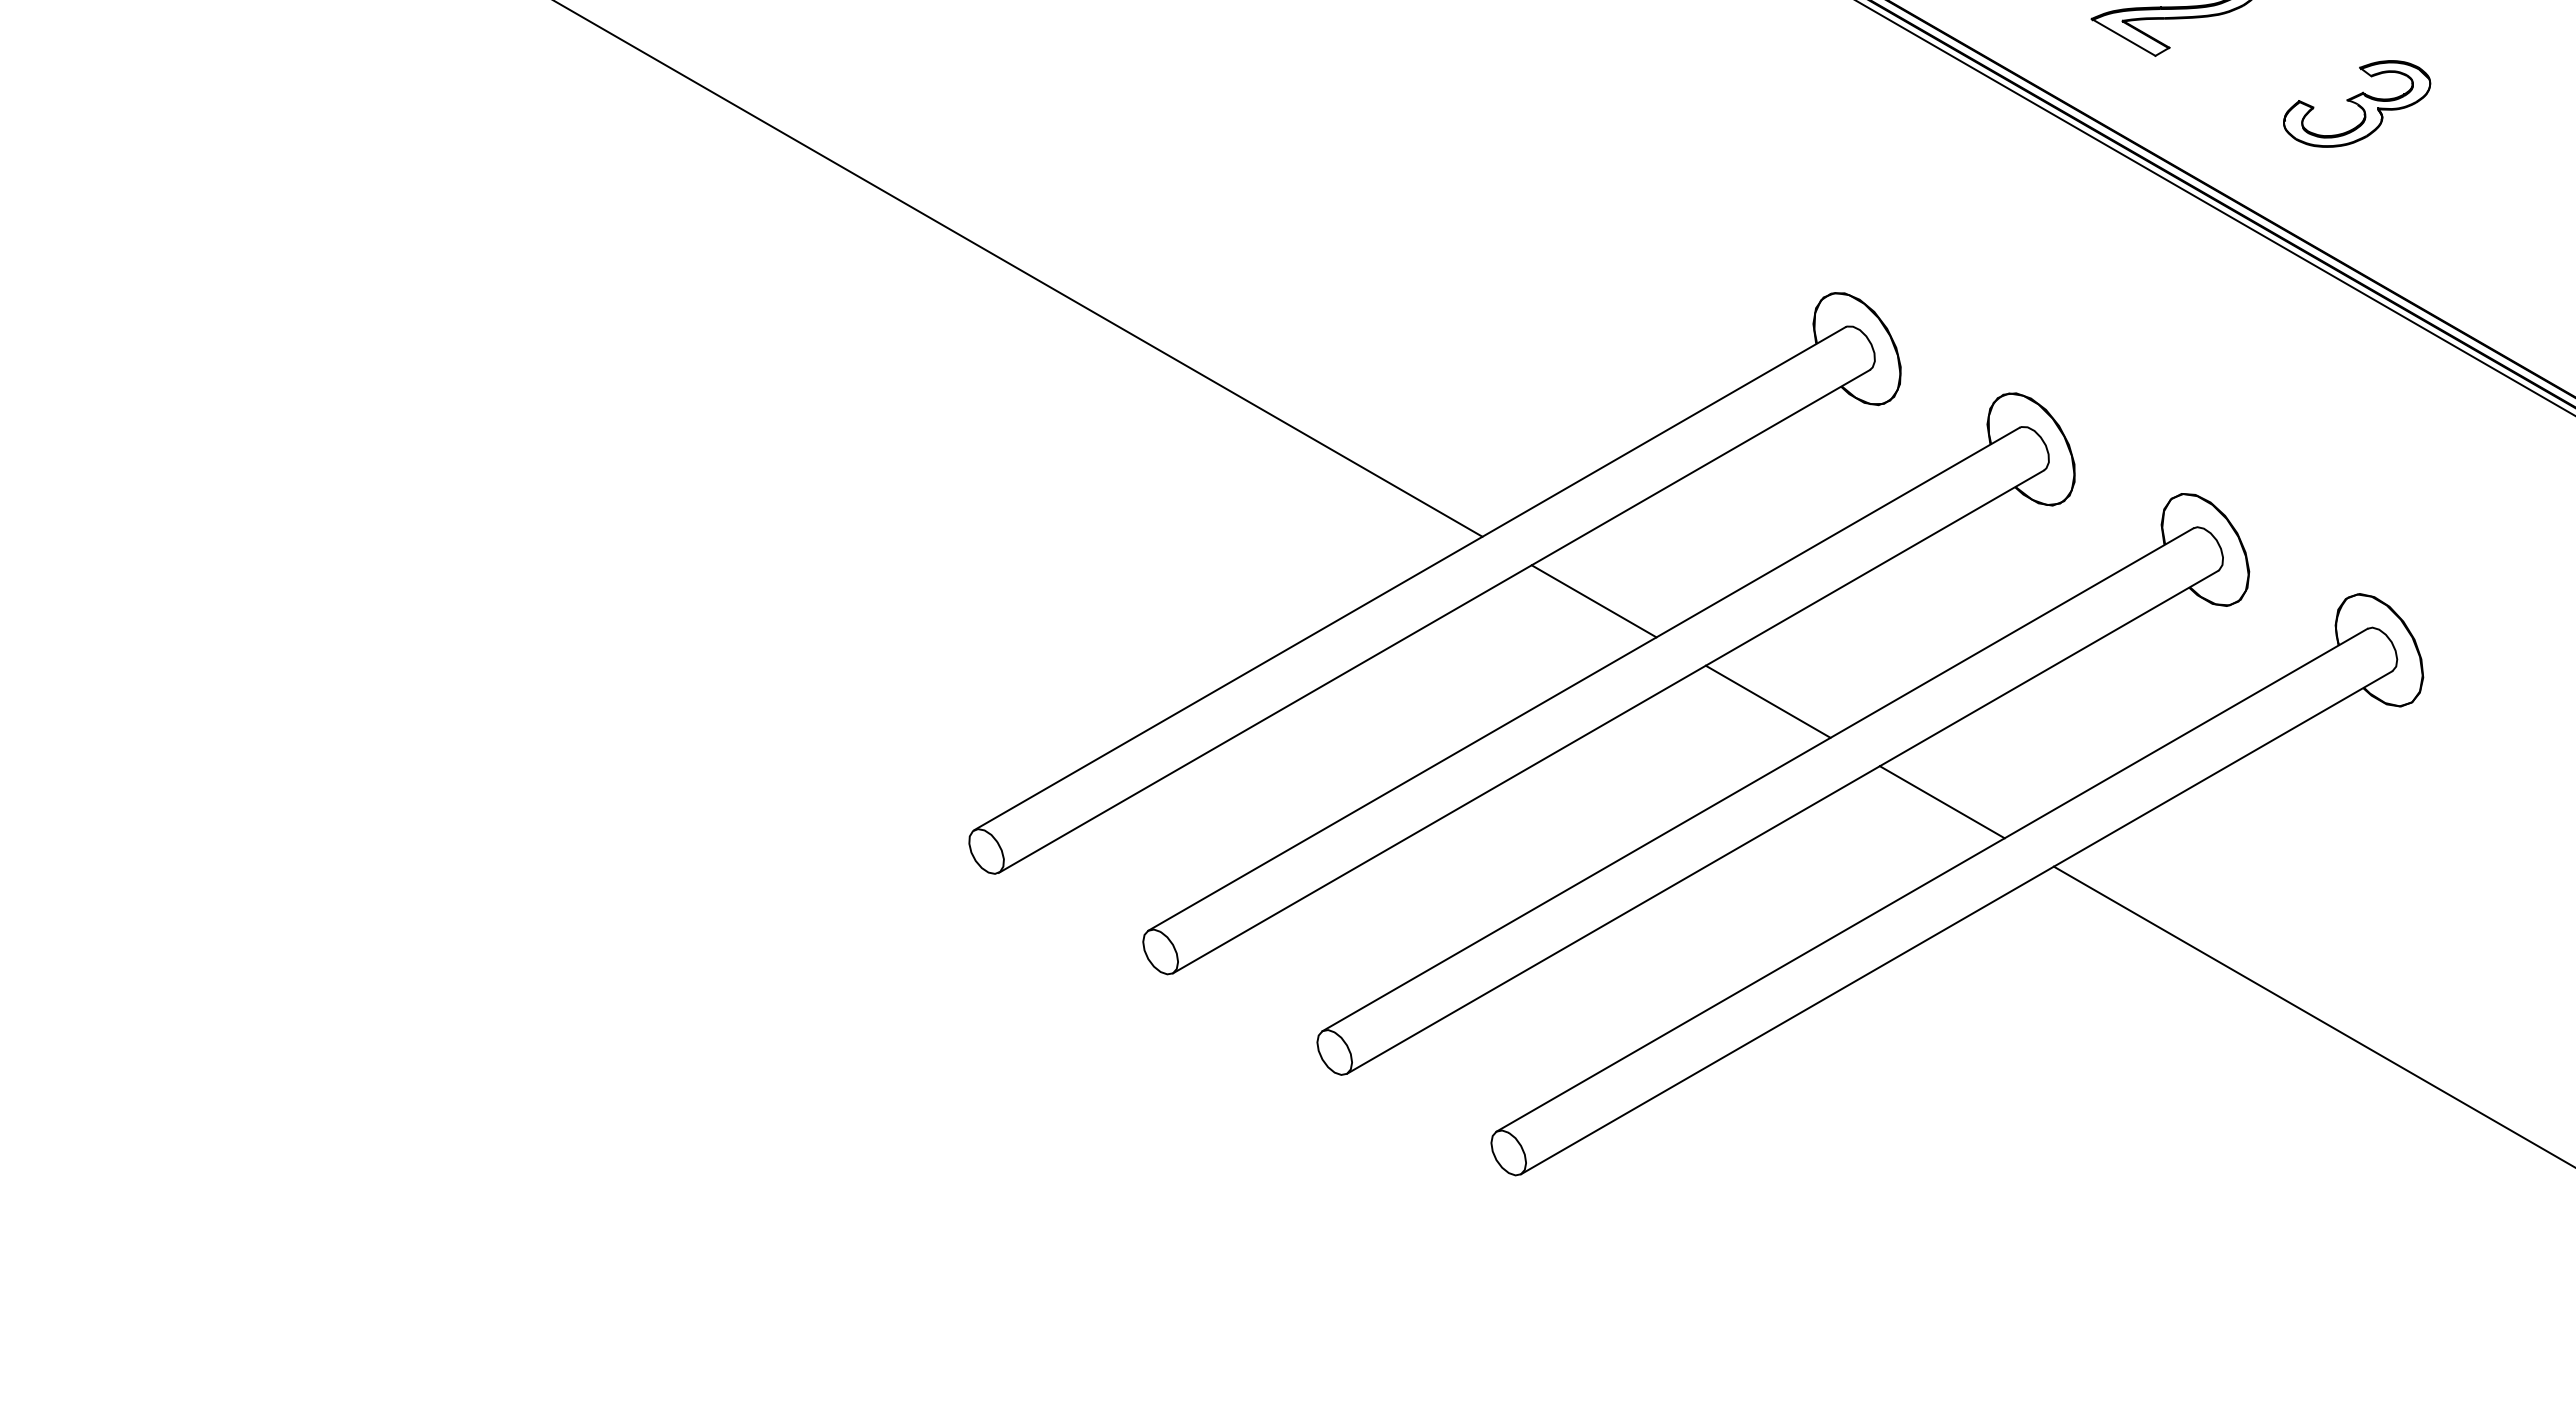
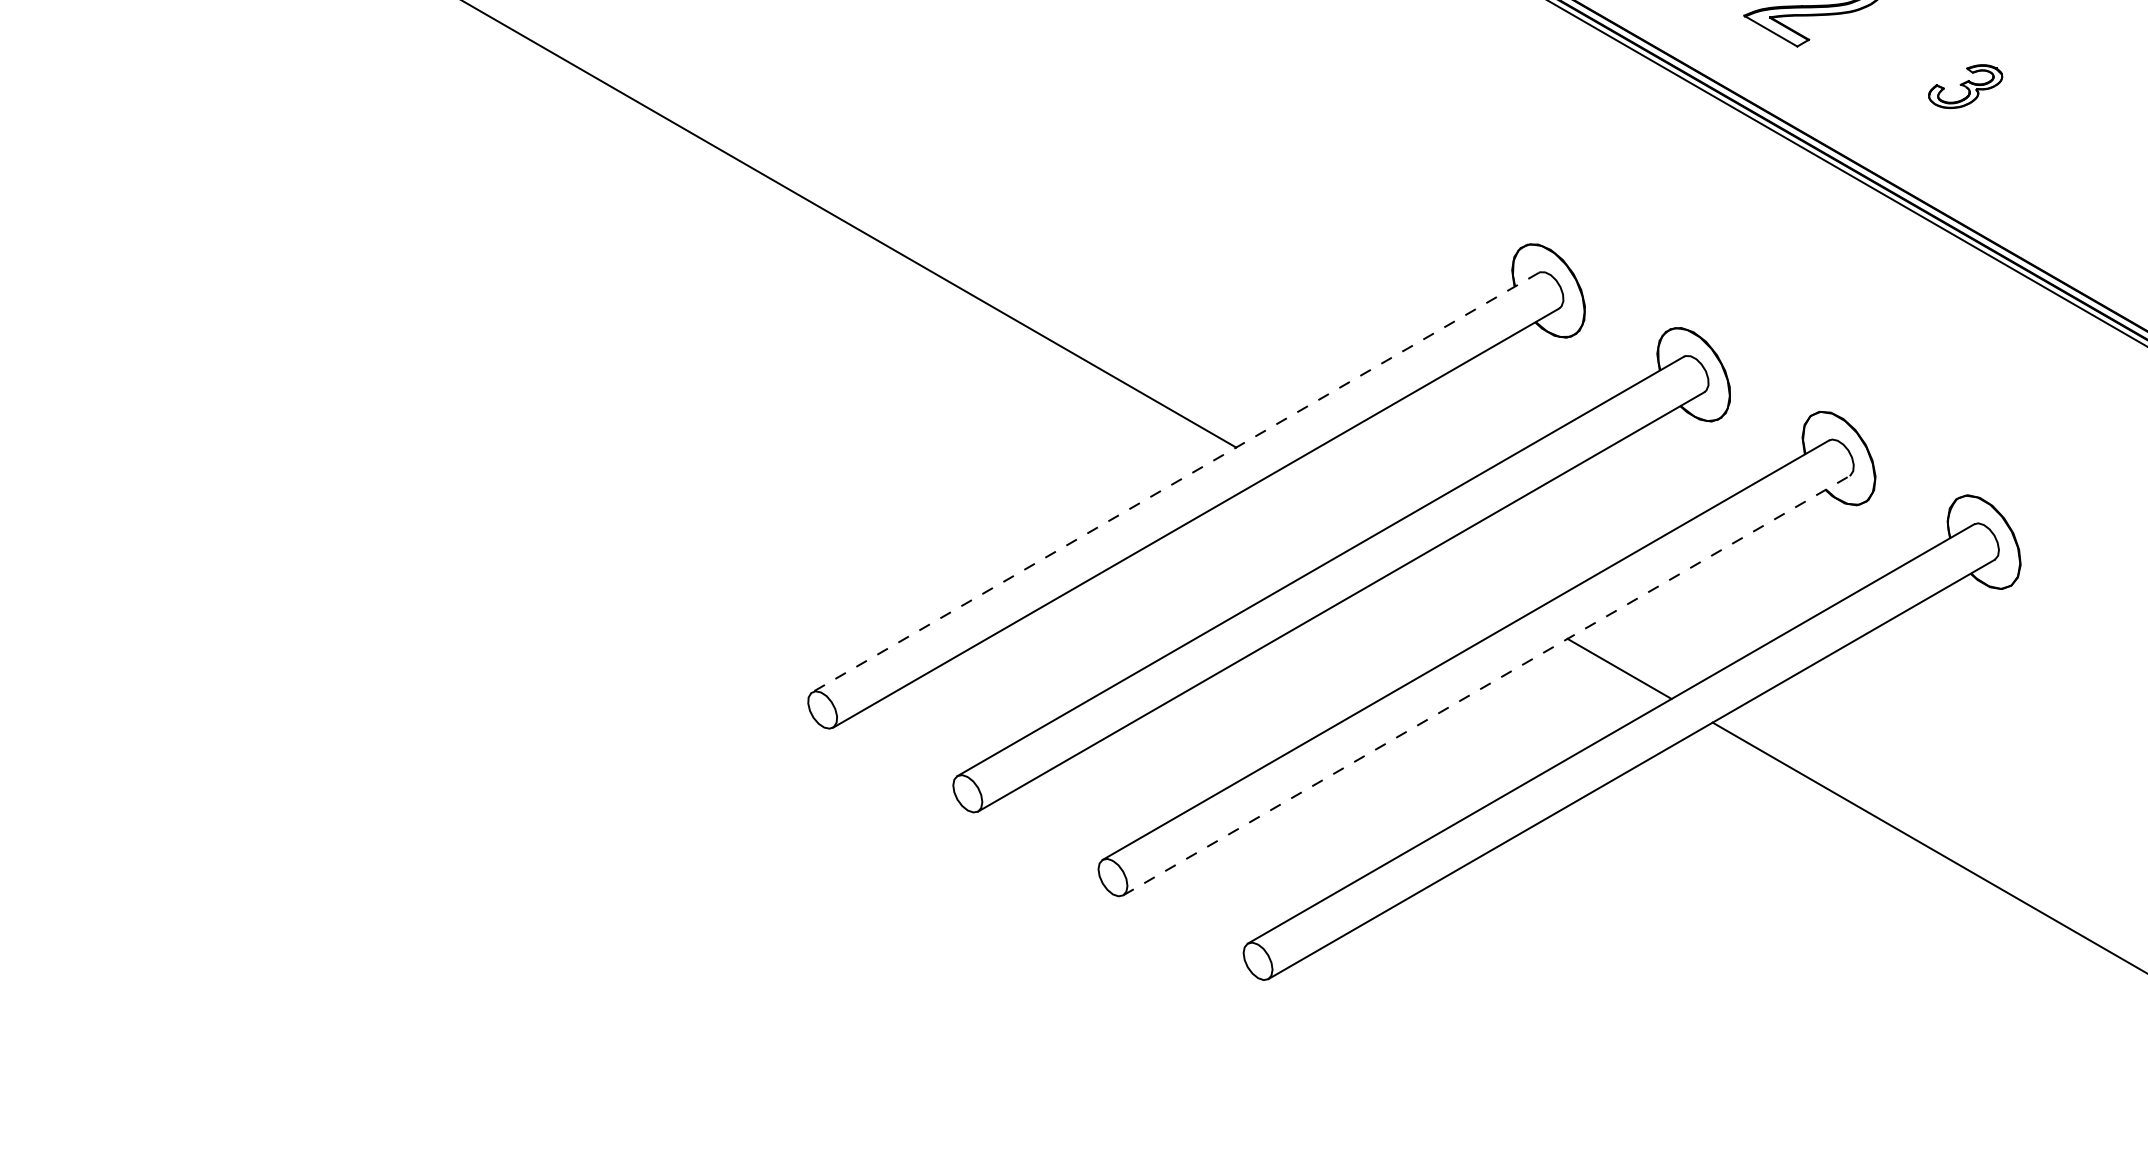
part: (2357, 103) -> (1965, 86), size x0.6
line: (1409, 578) -> (1175, 482), solid -> dashed
line: (1593, 601) -> (1328, 501), removed
line: (1767, 701) -> (1473, 584), removed
line: (1782, 822) -> (1486, 685), solid -> dashed

